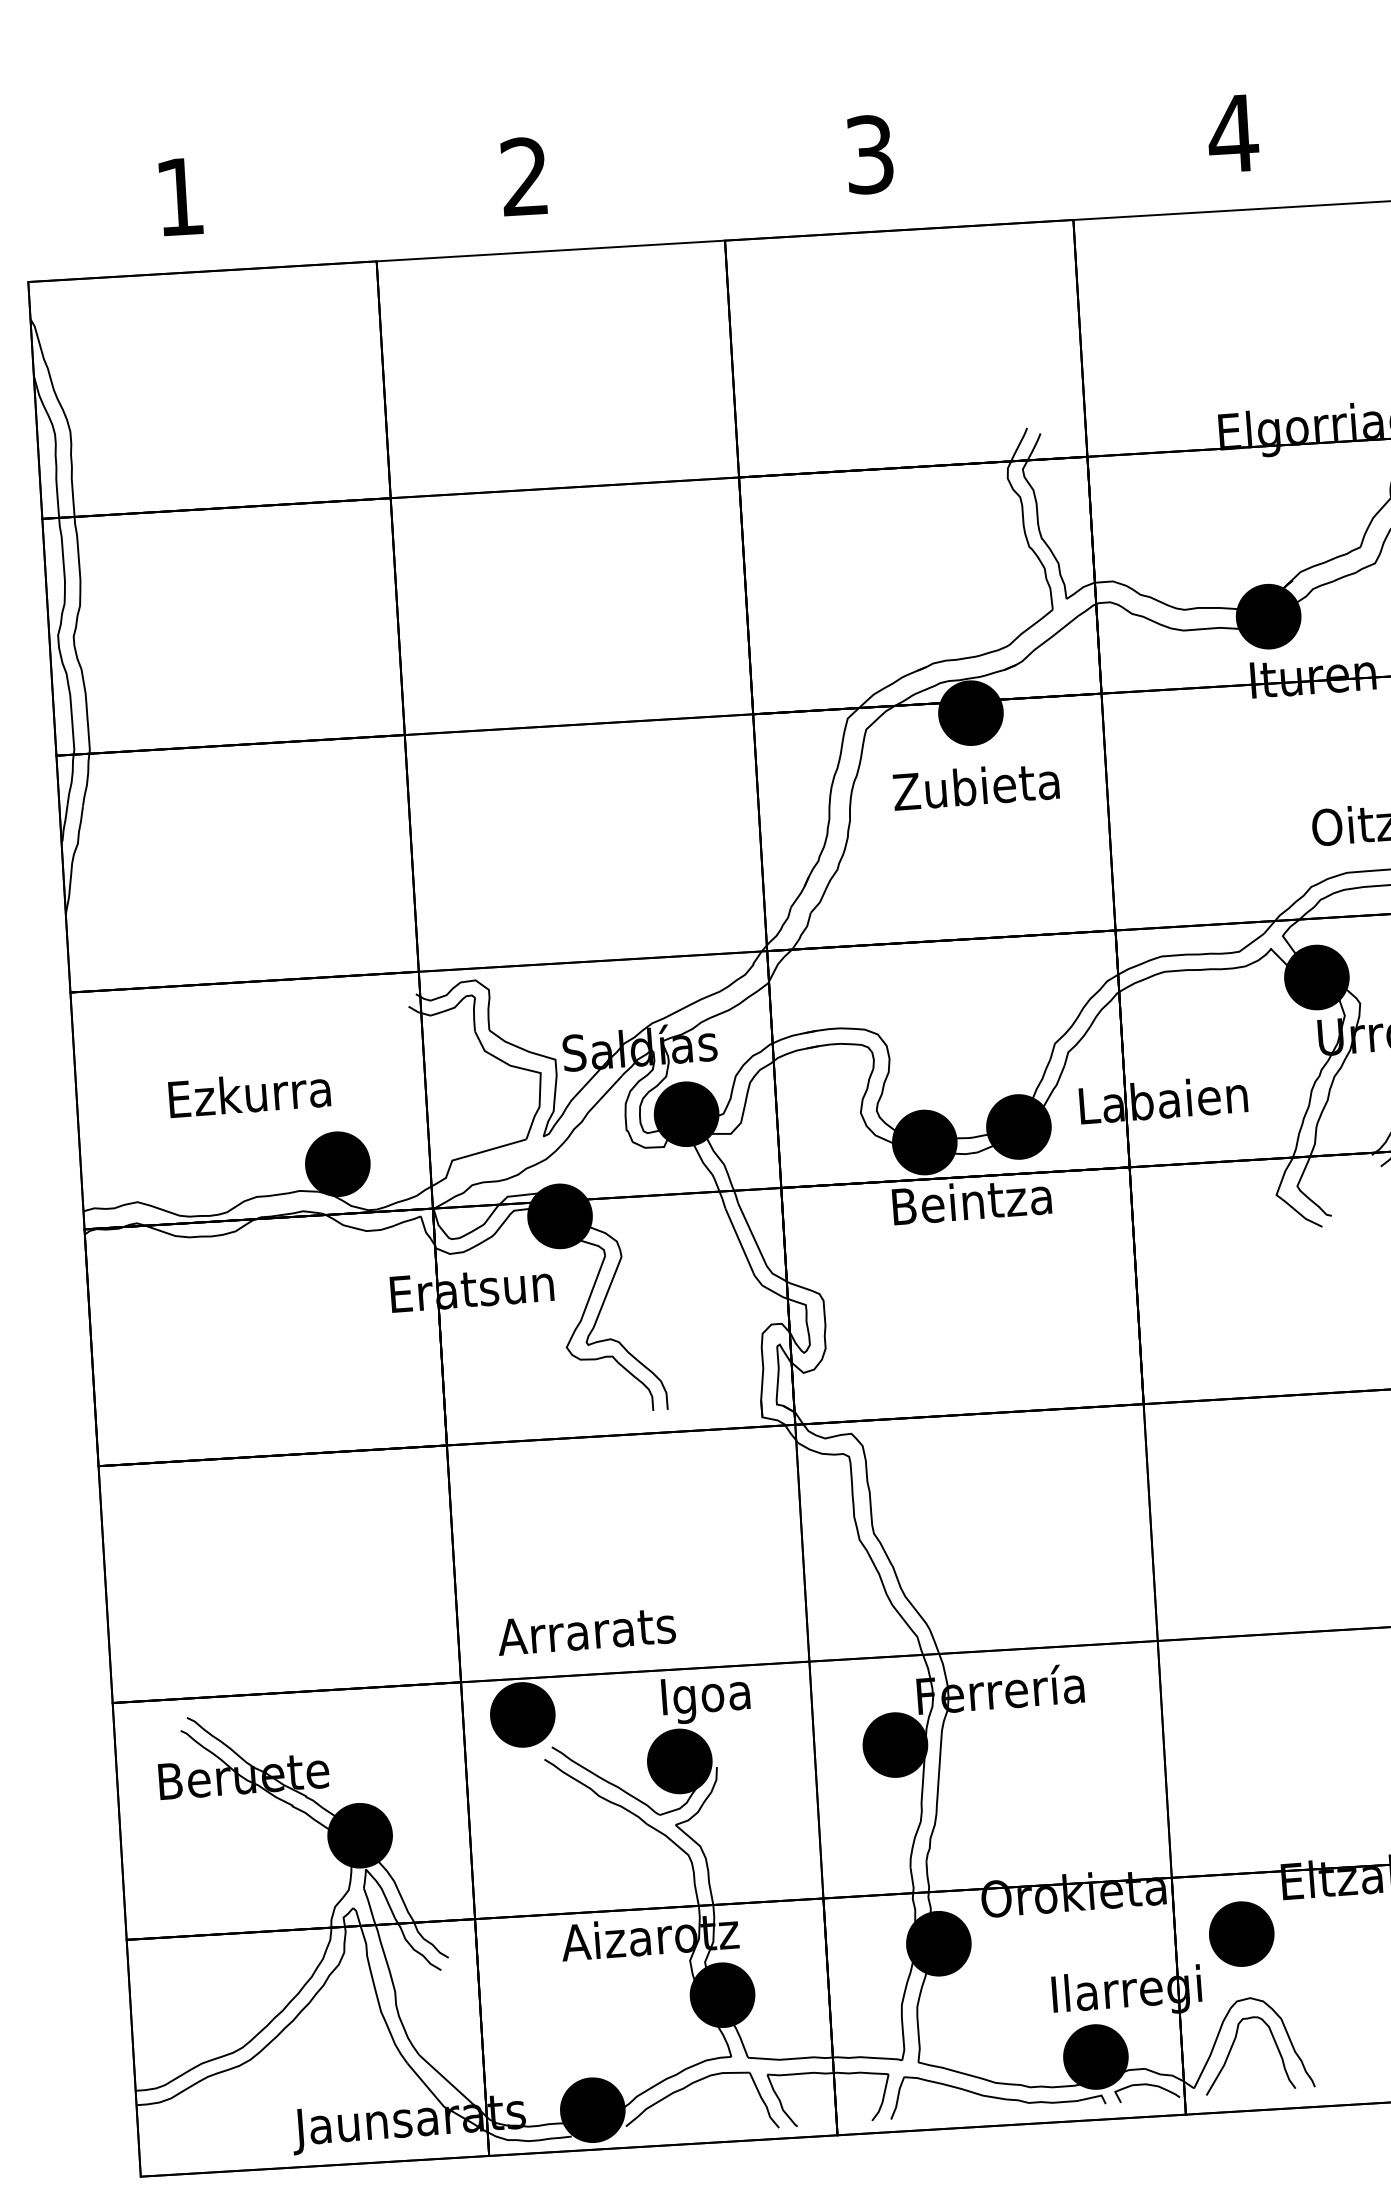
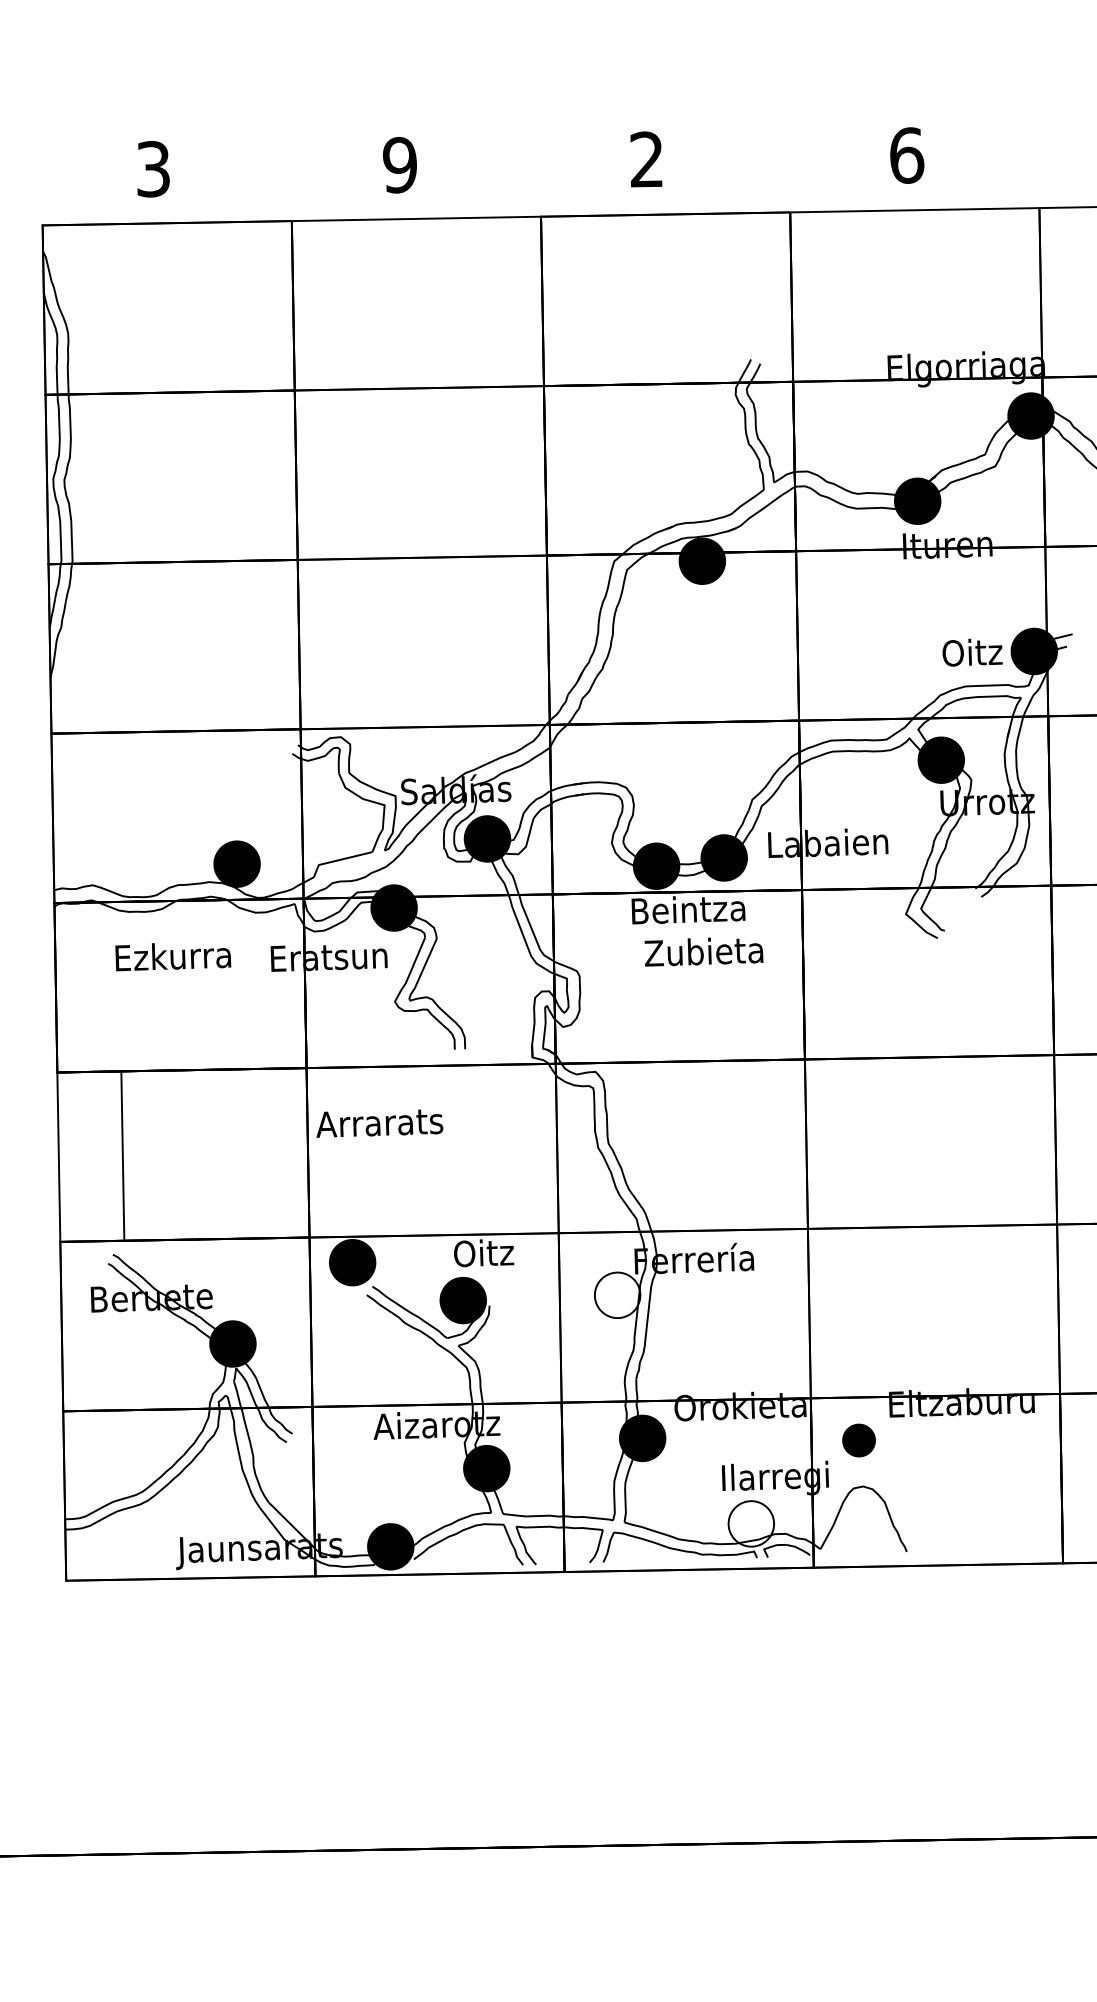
text: (1232, 133) -> (906, 155), 4 -> 6
text: (869, 154) -> (646, 159), 3 -> 2
text: (524, 177) -> (399, 165), 2 -> 9
text: (180, 197) -> (153, 169), 1 -> 3
text: (975, 786) -> (703, 951), moved
text: (250, 1095) -> (173, 957), moved
line: (105, 1583) -> (122, 1155), moved
text: (586, 1632) -> (379, 1123), moved
text: (705, 1698) -> (483, 1256), Igoa -> Oitz
fill: (895, 1745) -> (617, 1295), removed
part: (1240, 1934) -> (858, 1440), size x0.7
curve: (1233, 2047) -> (849, 1521), removed
fill: (1096, 2056) -> (751, 1523), removed

